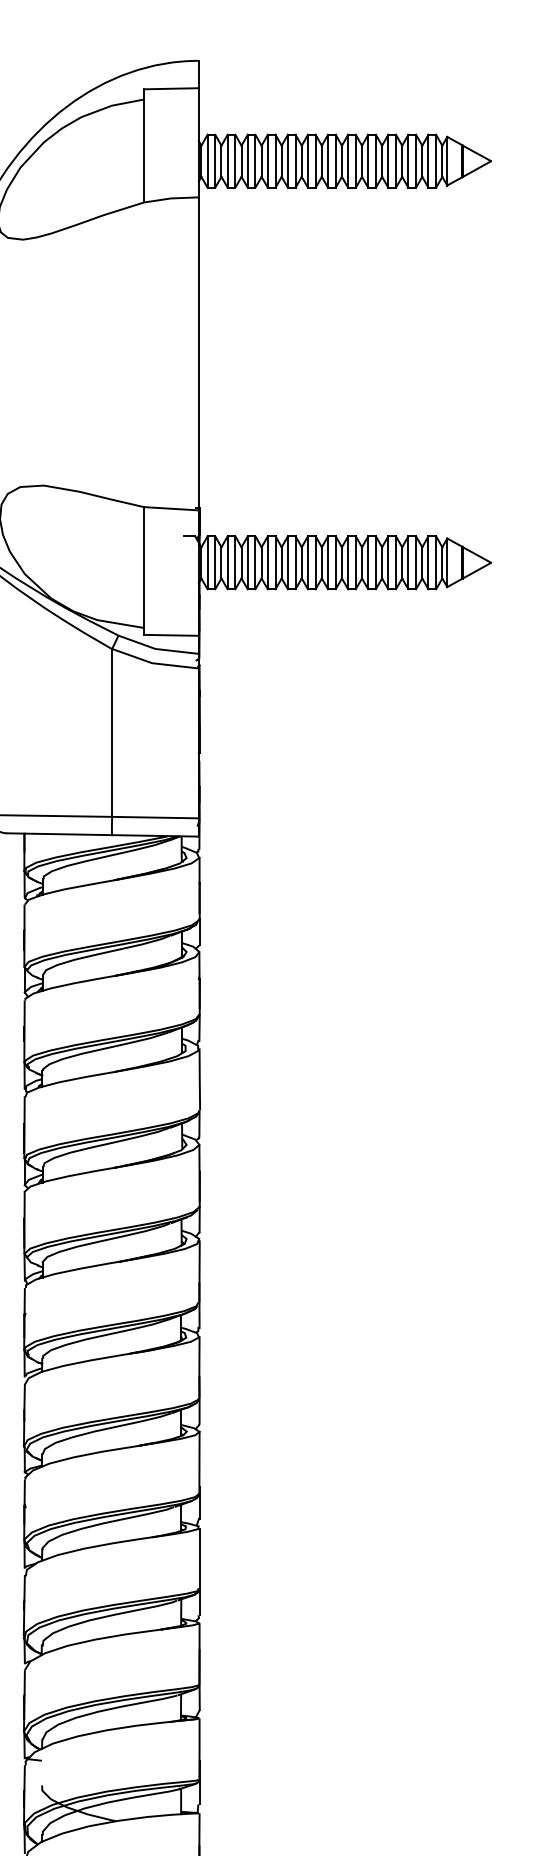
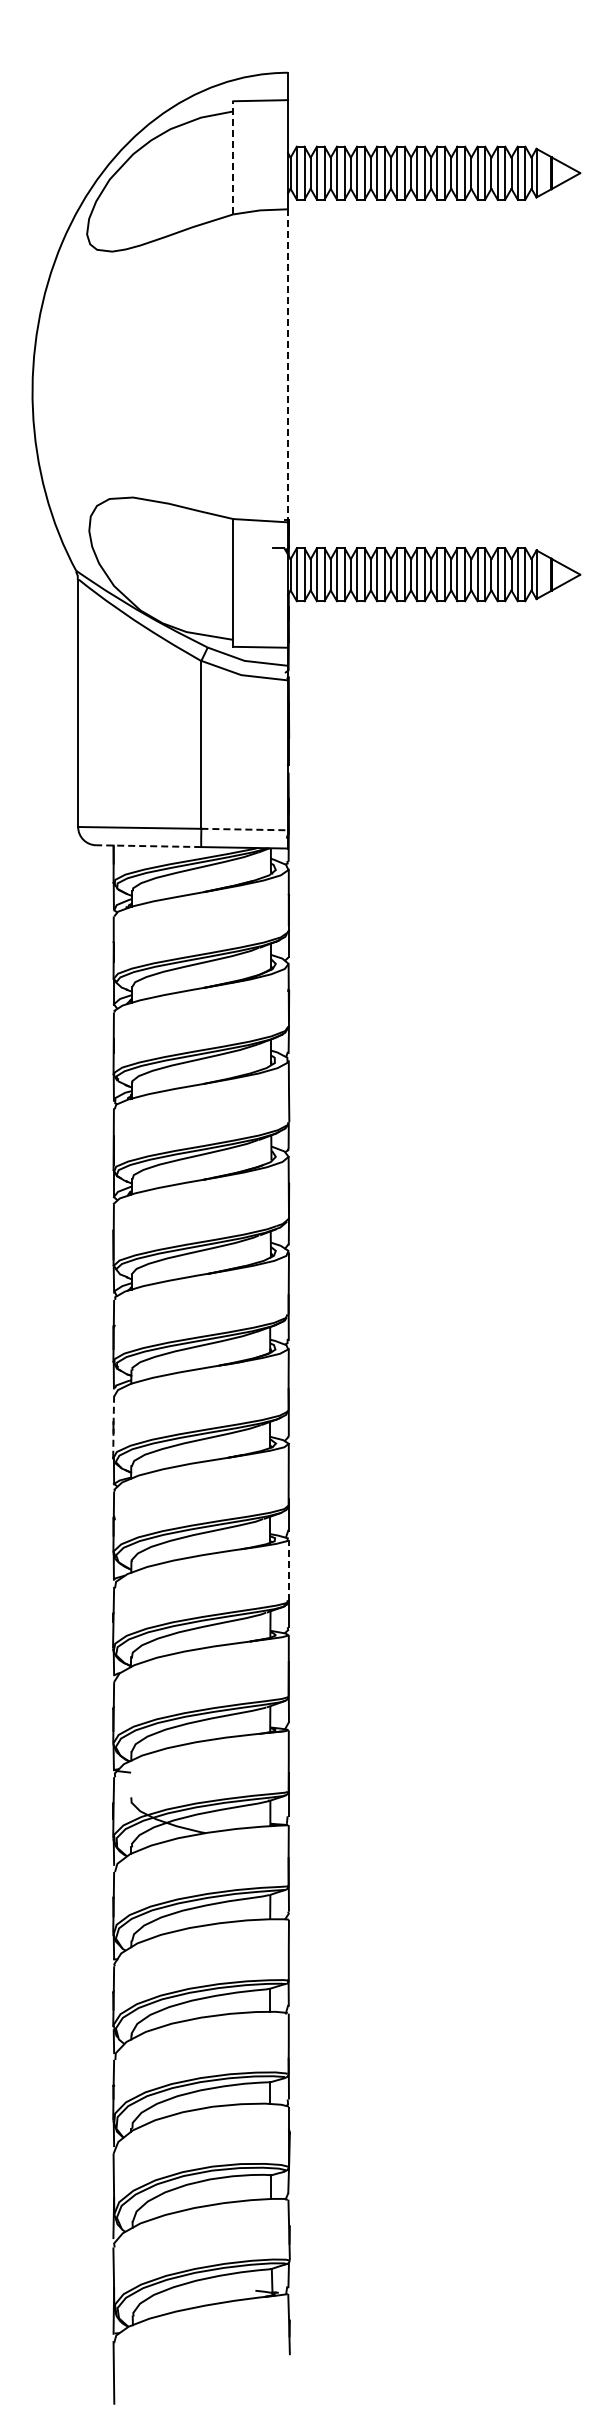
line: (144, 145) -> (233, 157), solid -> dashed
line: (199, 353) -> (288, 365), solid -> dashed
line: (156, 817) -> (245, 829), solid -> dashed
line: (59, 834) -> (148, 846), solid -> dashed
line: (24, 1414) -> (113, 1426), solid -> dashed
line: (199, 1558) -> (288, 1570), solid -> dashed

